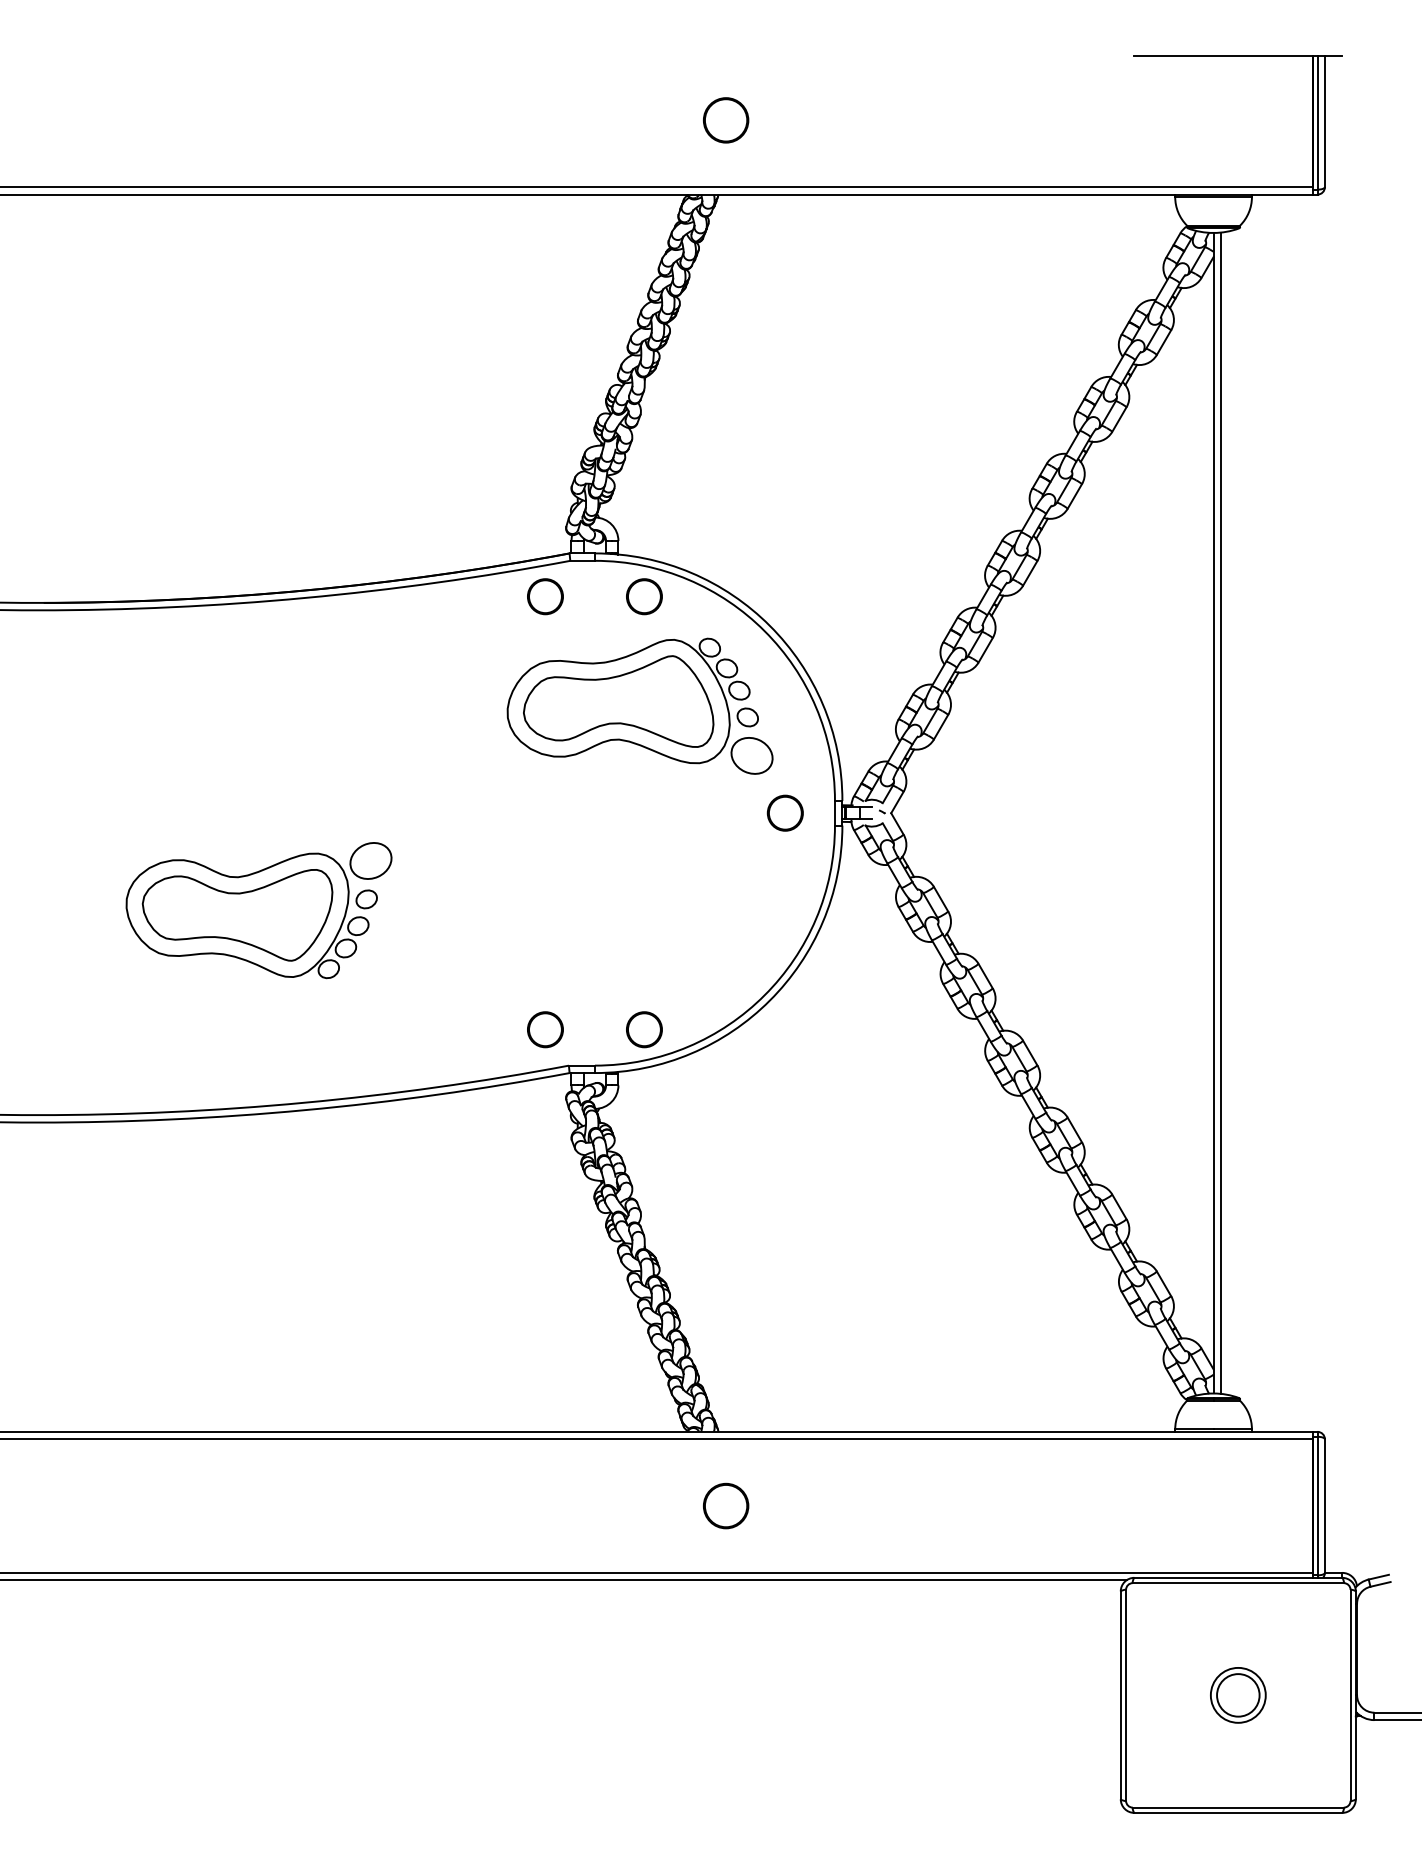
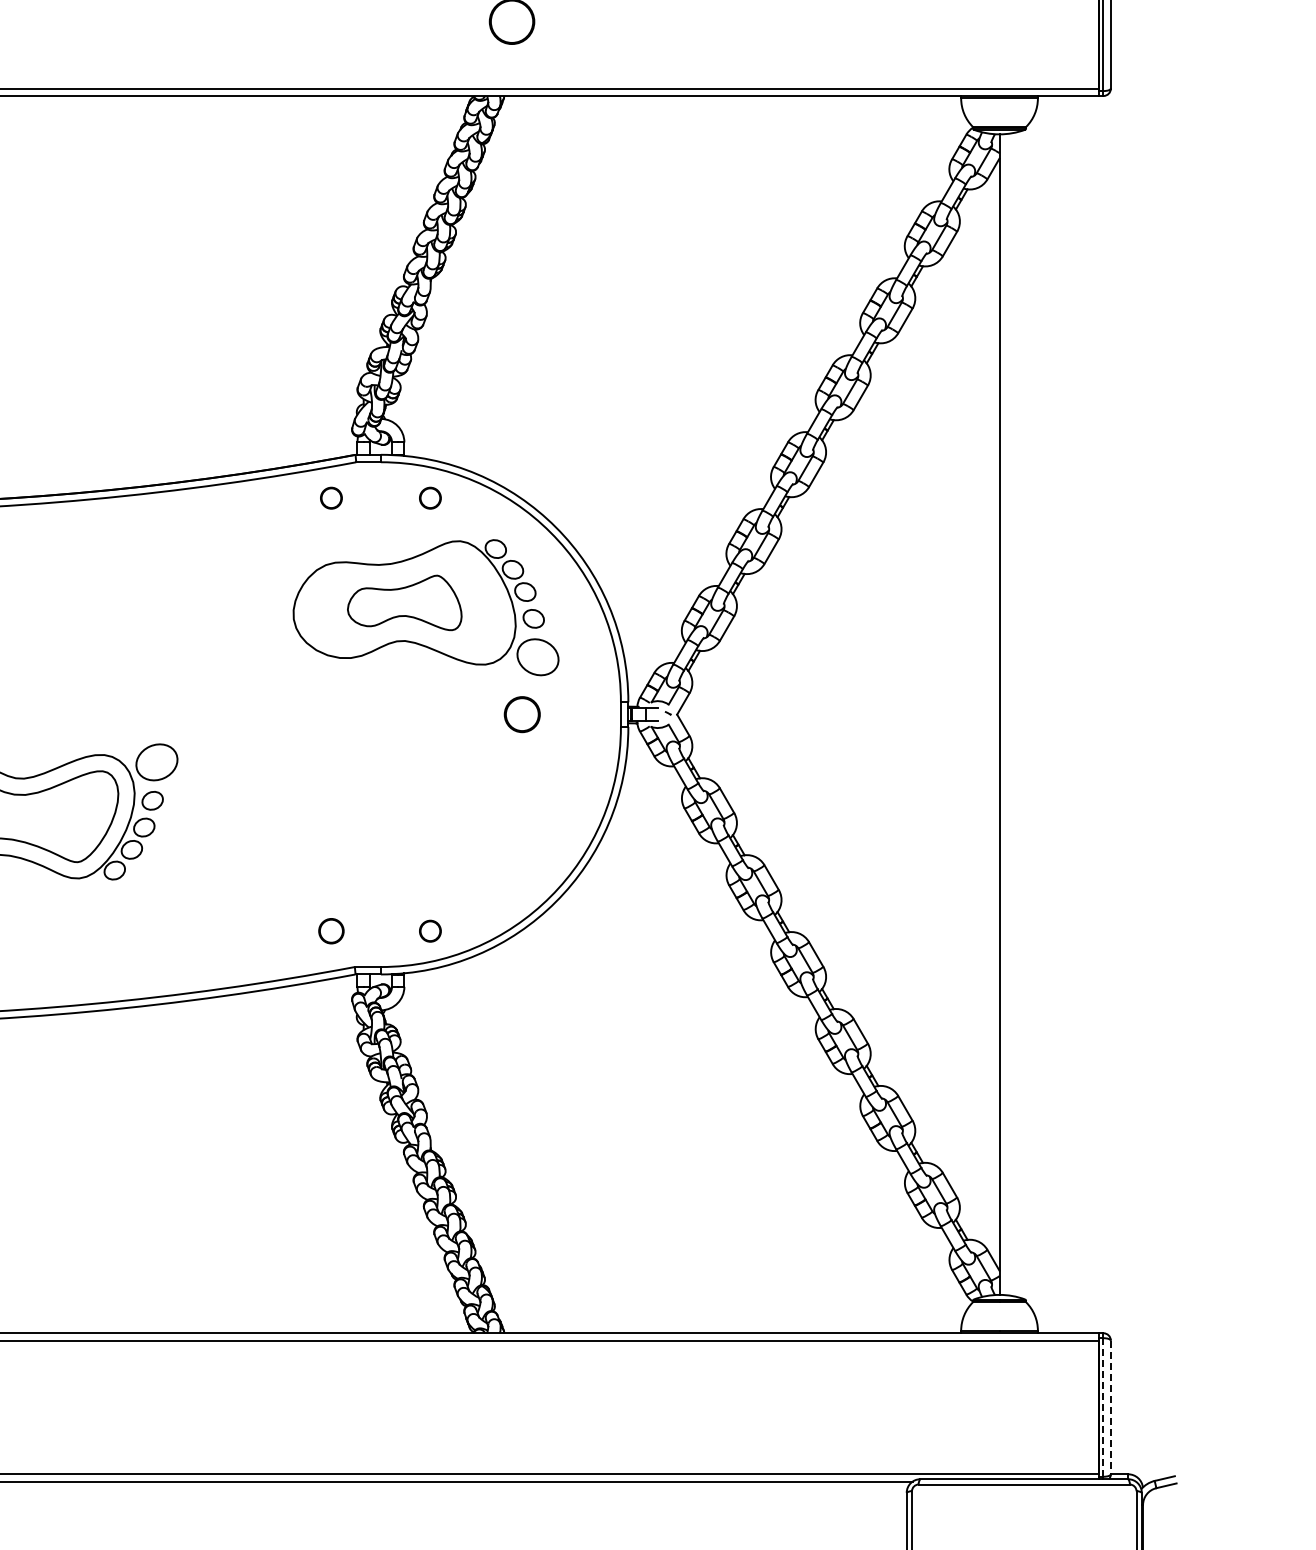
circle: (545, 596) -> (331, 497), size x0.6
circle: (644, 596) -> (430, 497), size x0.6
part: (618, 701) -> (404, 602), size x0.6
part: (784, 812) -> (521, 713), moved
line: (1220, 812) -> (1006, 713), removed
circle: (545, 1029) -> (331, 930), size x0.7
circle: (644, 1029) -> (430, 930), size x0.6
part: (726, 1505) -> (512, 1406), removed
line: (1317, 1505) -> (1103, 1406), solid -> dashed
line: (1324, 1506) -> (1110, 1407), solid -> dashed

